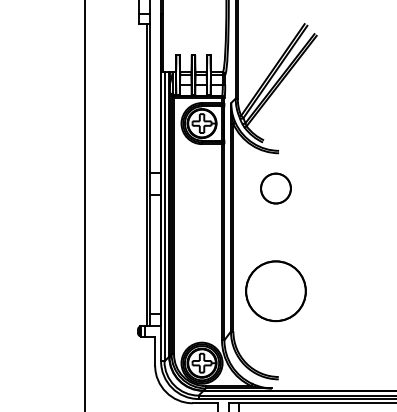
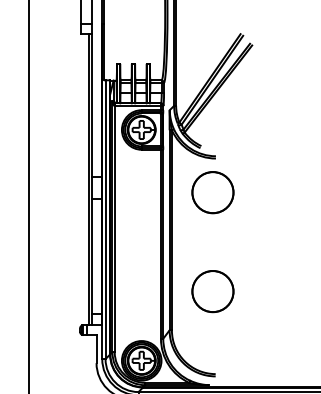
part: (275, 188) -> (212, 192), size x1.43
part: (275, 291) -> (212, 291), size x0.71

